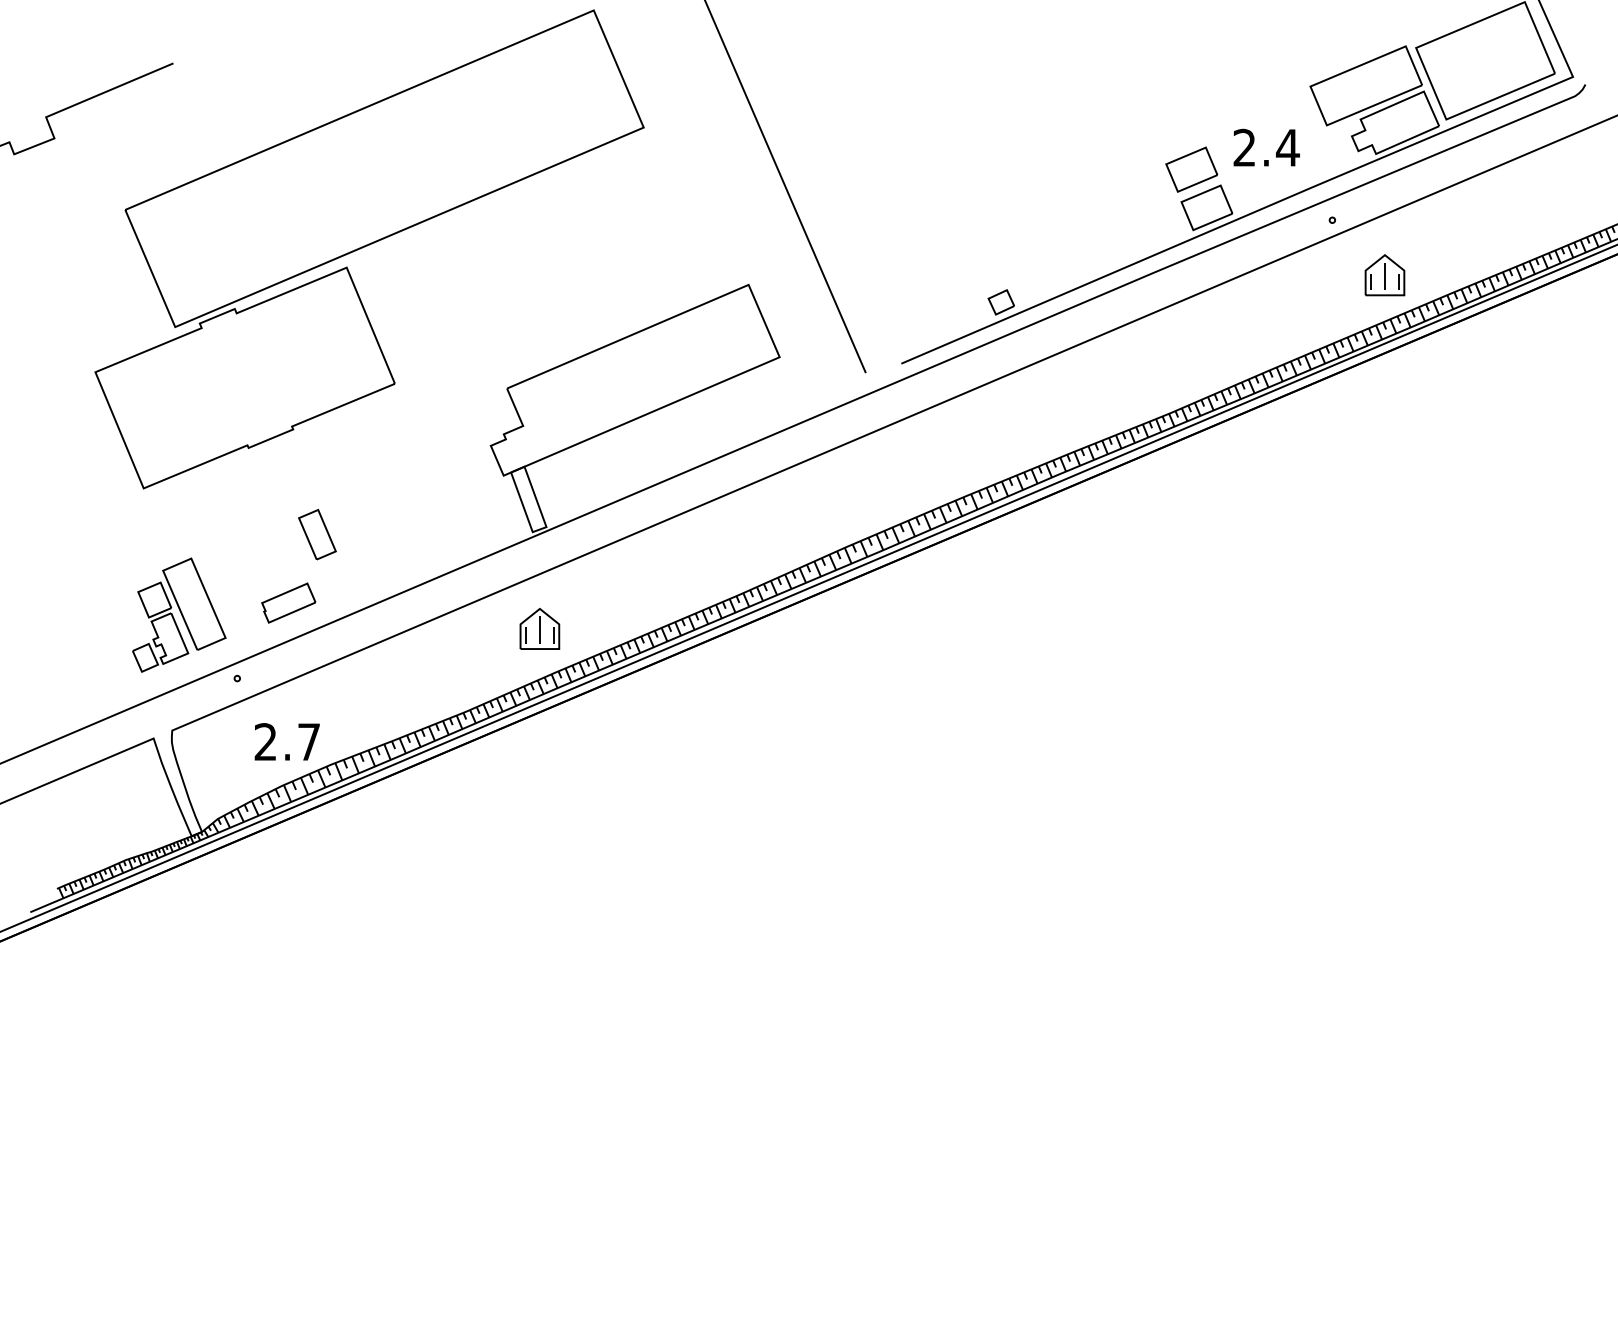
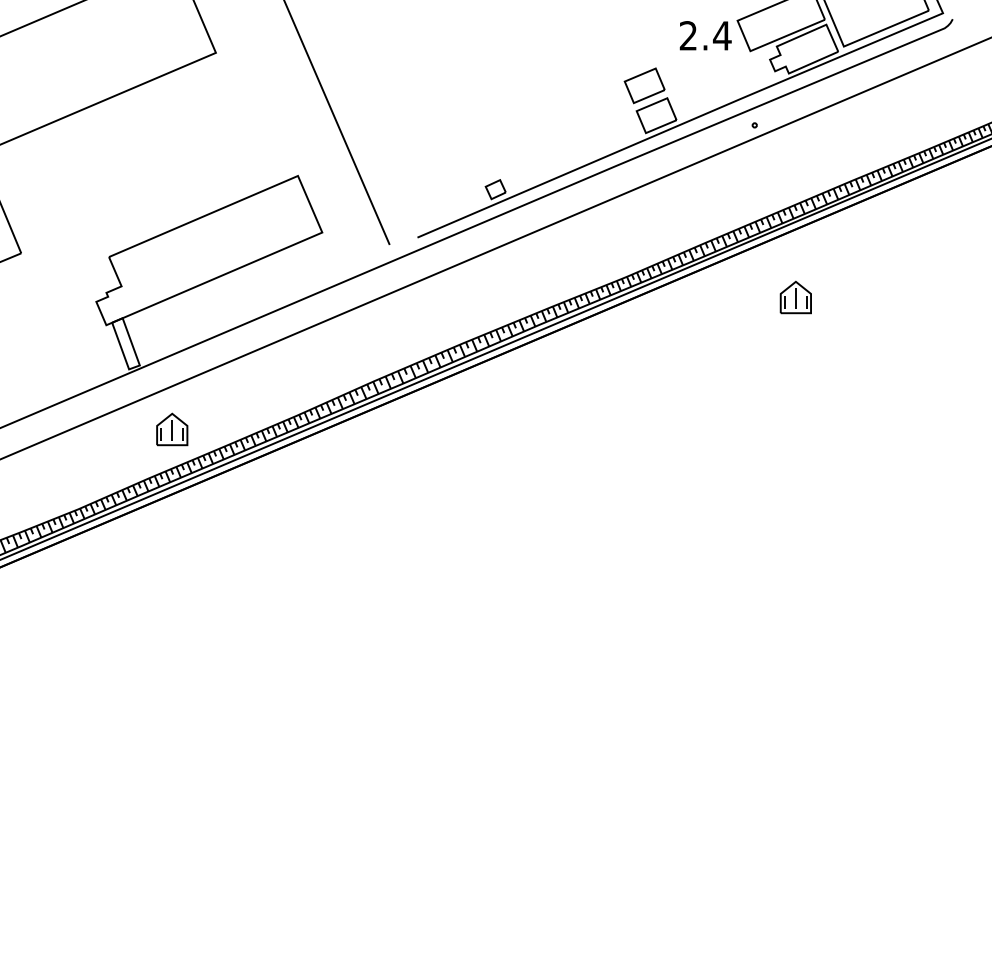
text: (1266, 147) -> (705, 35), moved
part: (1384, 275) -> (795, 297), moved
part: (539, 628) -> (171, 429), moved

